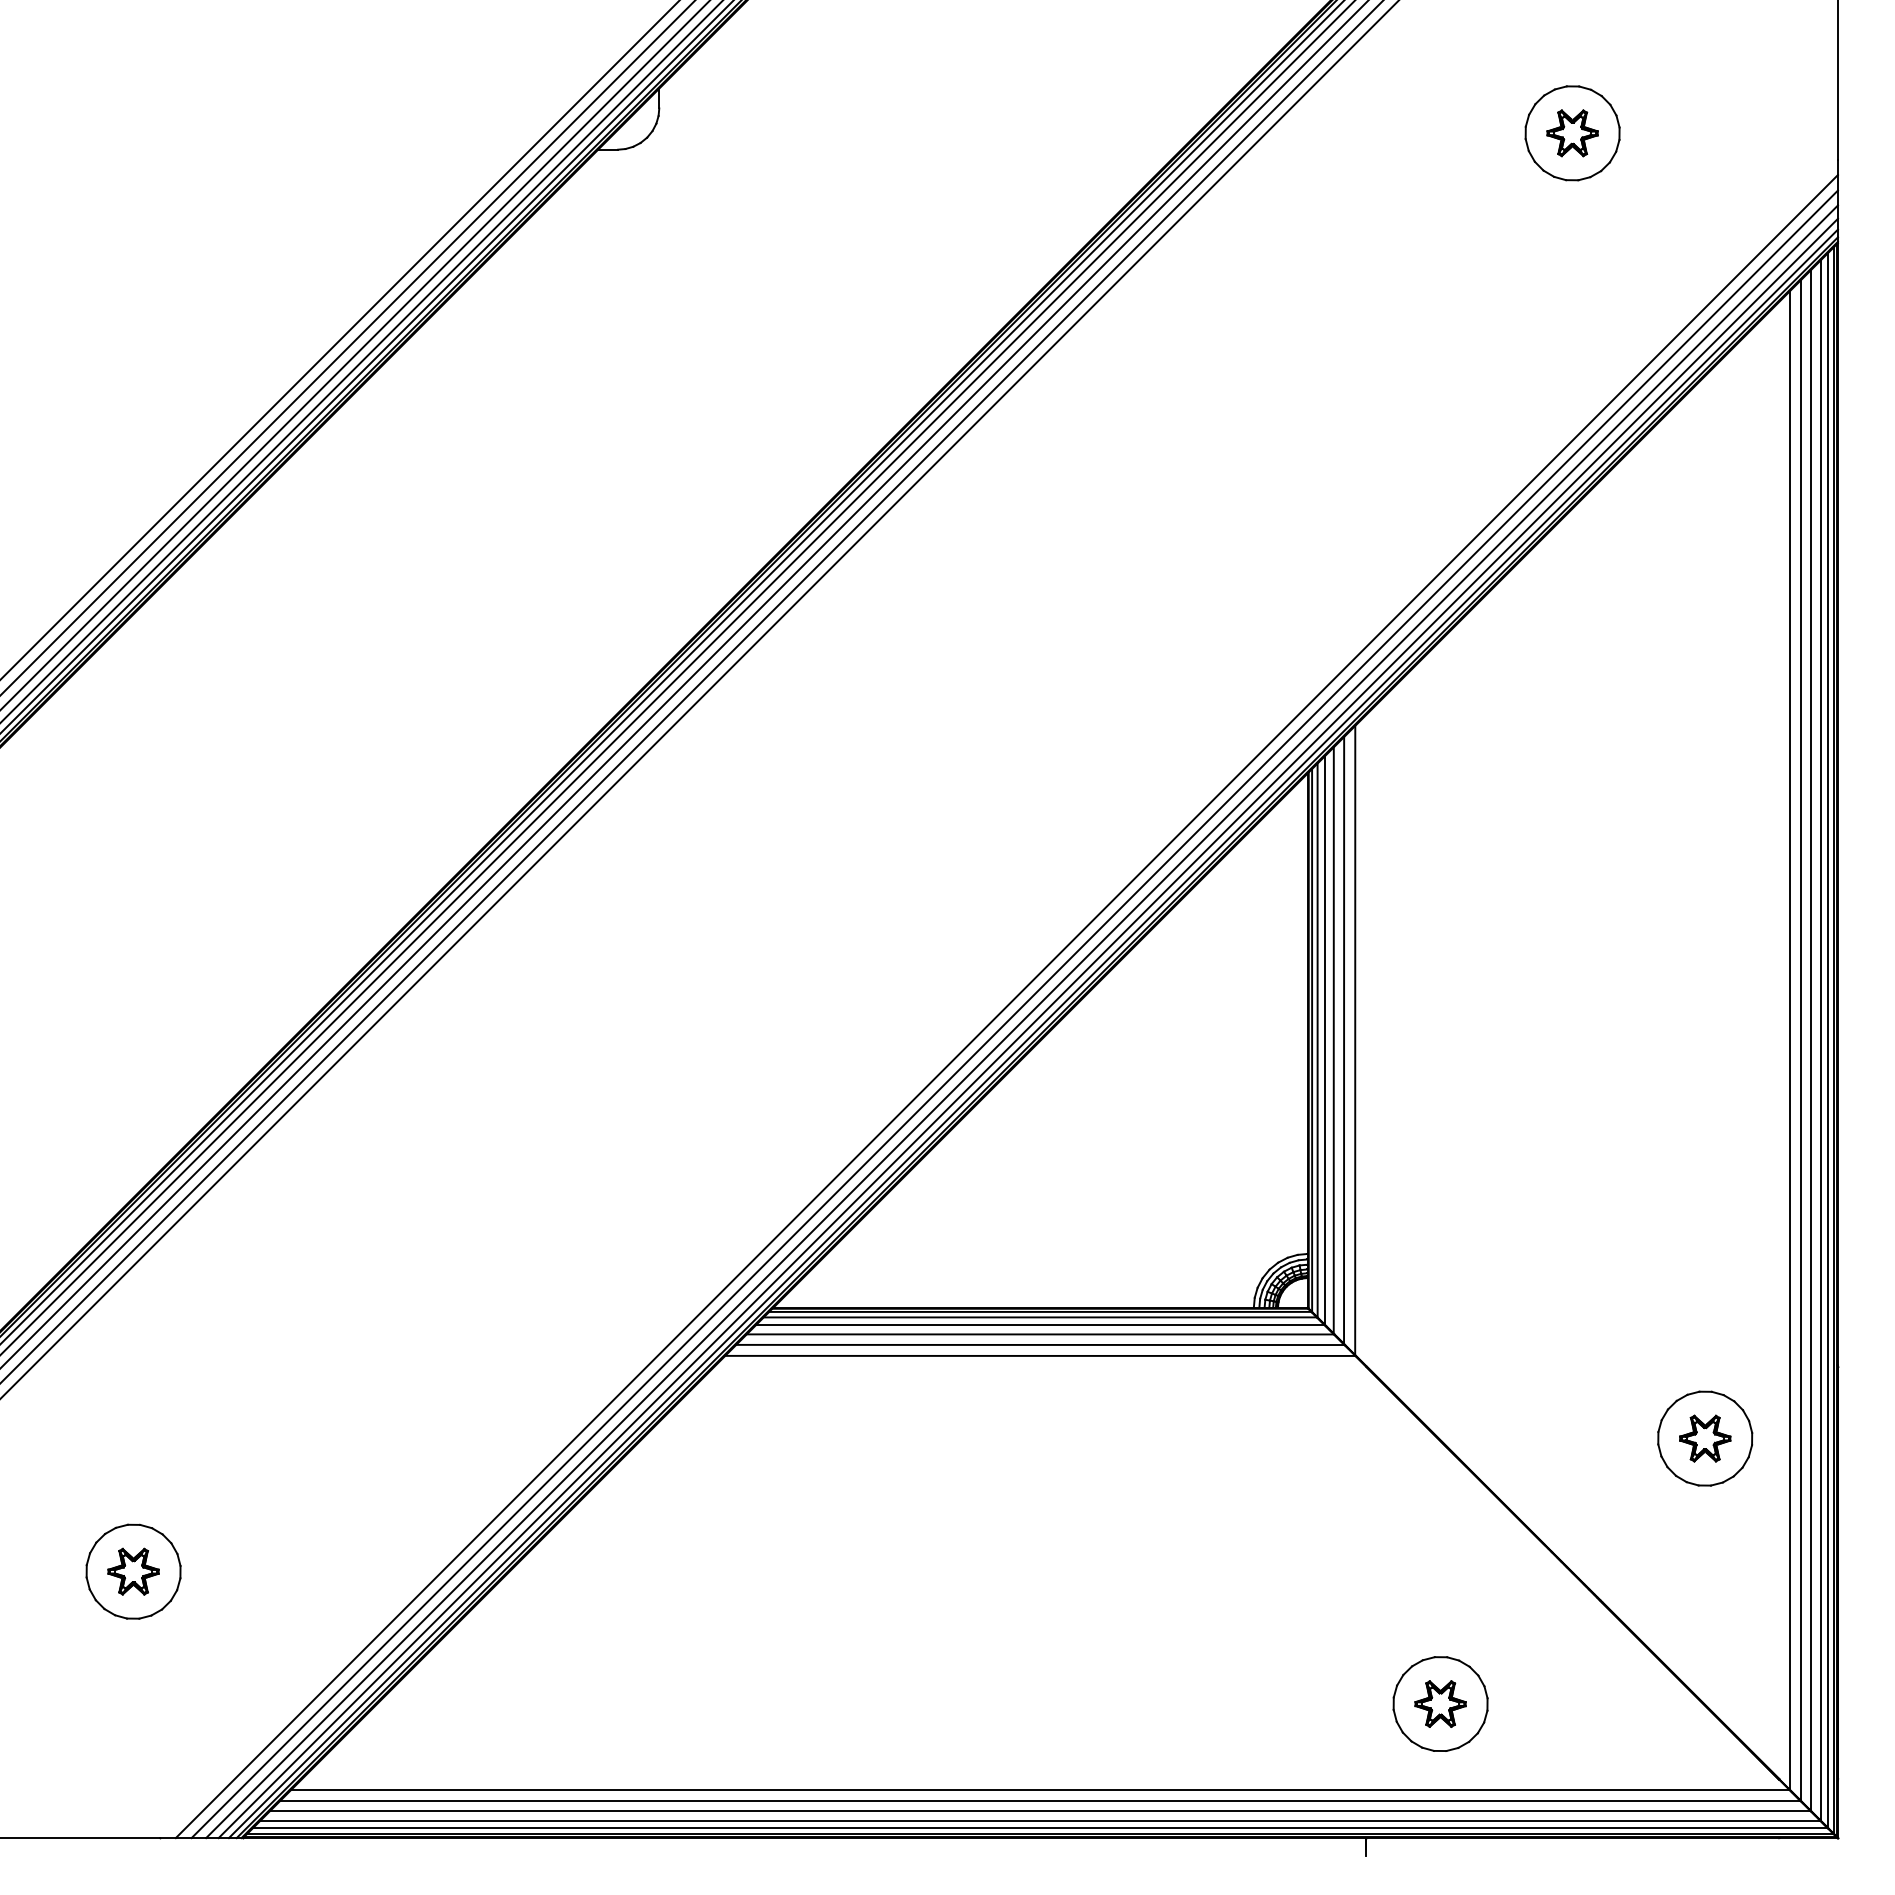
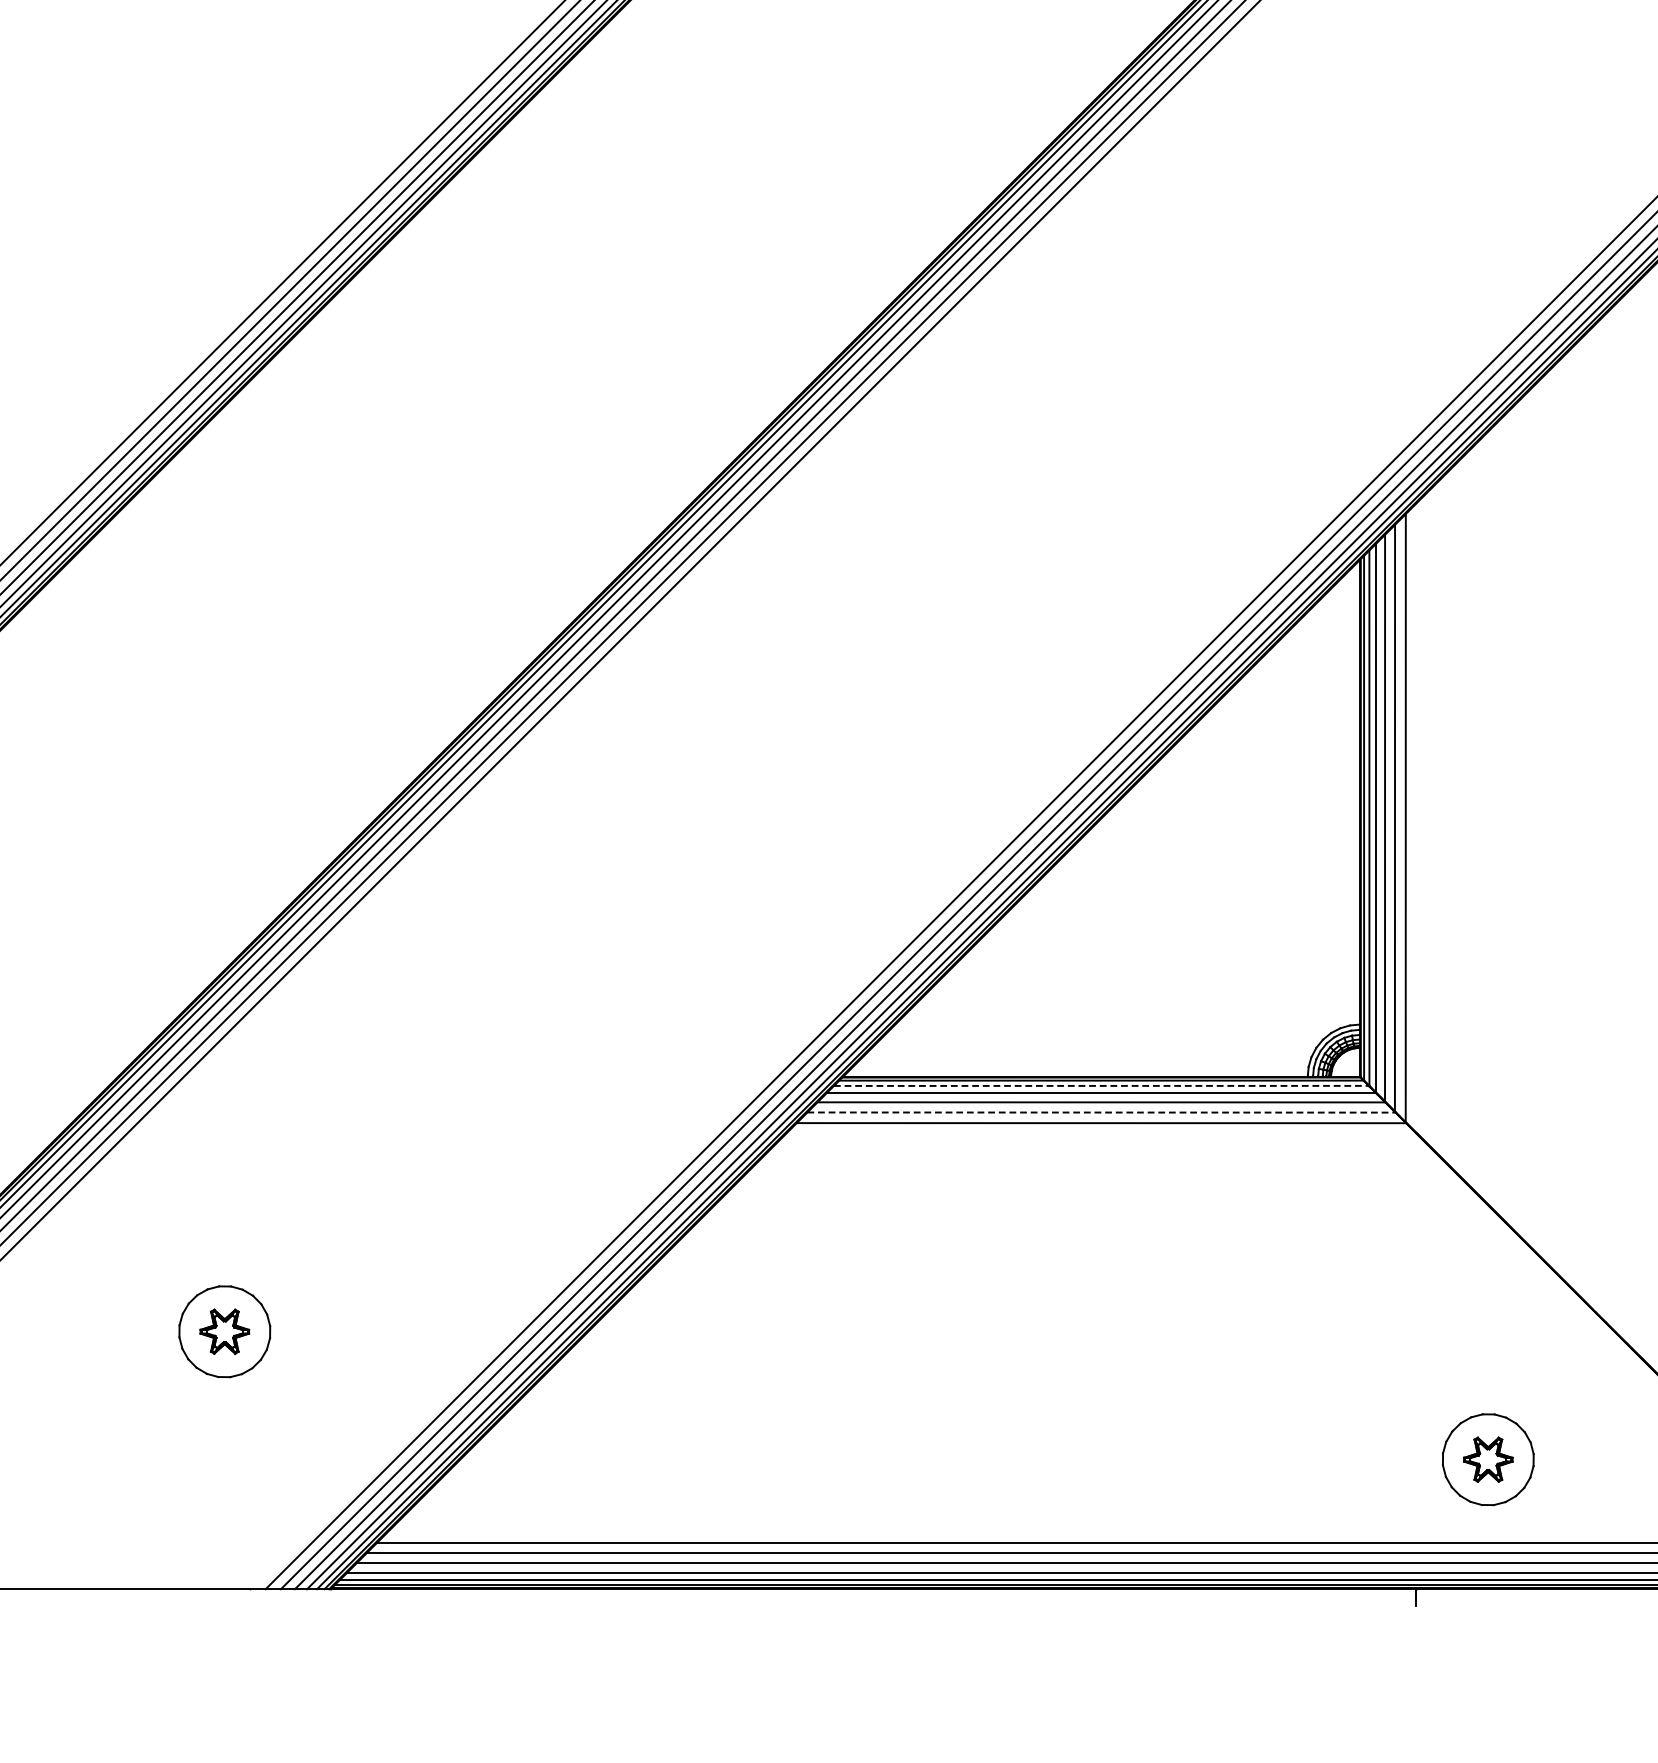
line: (1040, 1317) -> (1101, 1086), solid -> dashed
line: (1041, 1344) -> (1102, 1112), solid -> dashed

